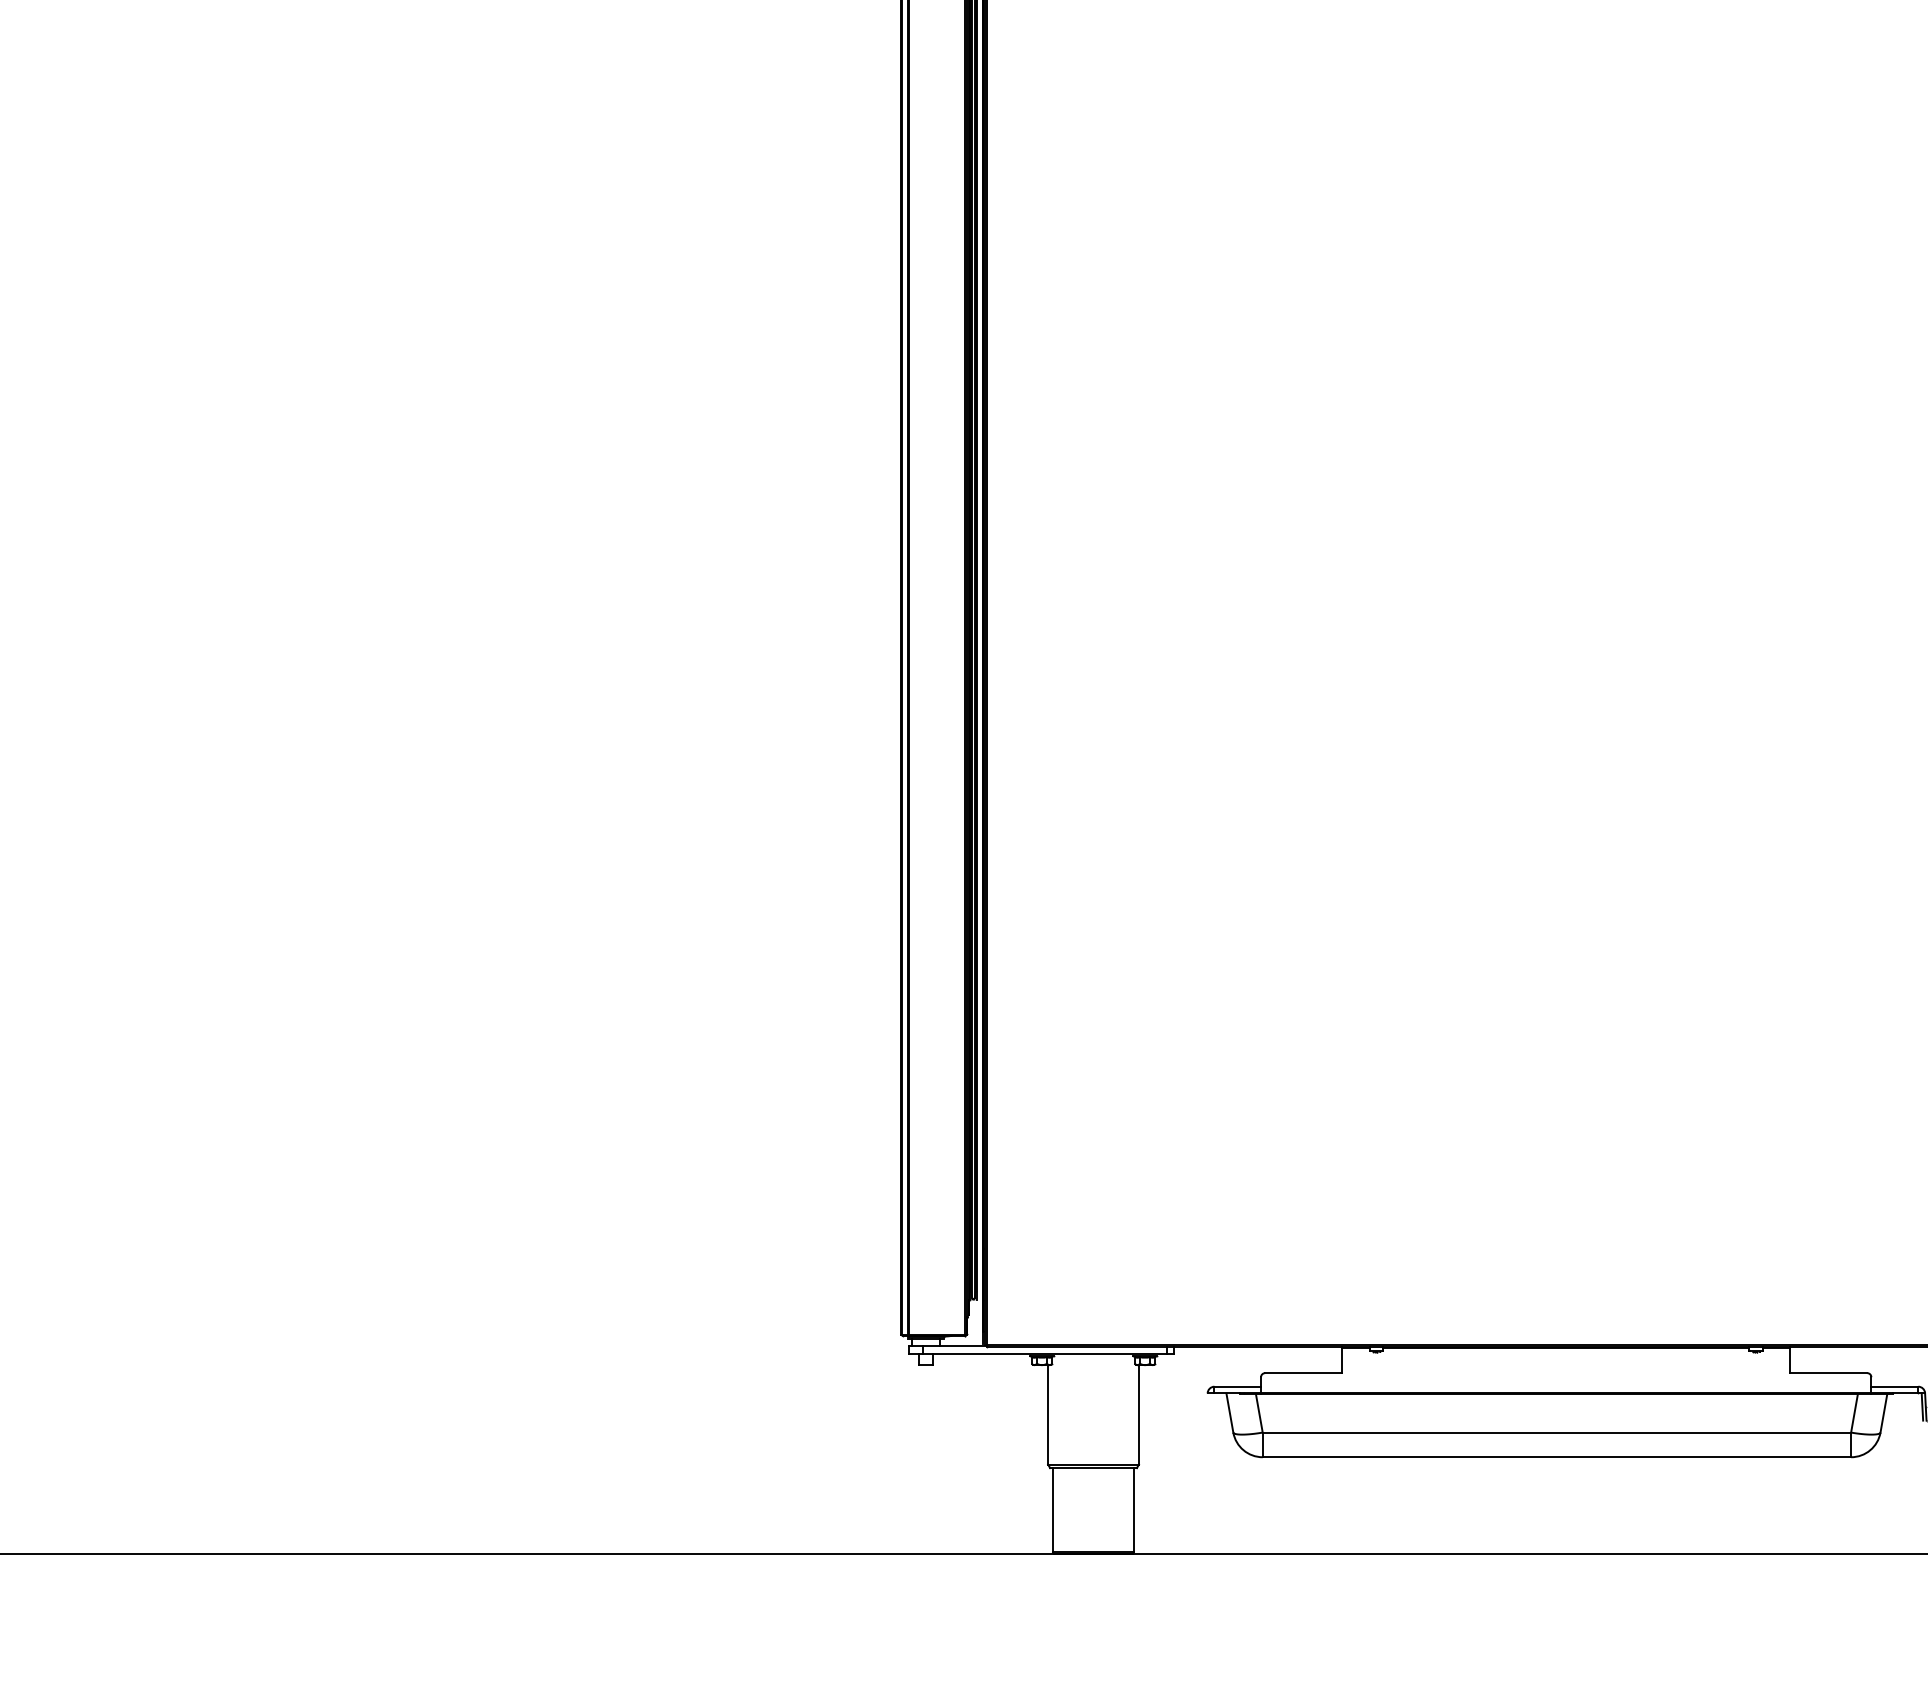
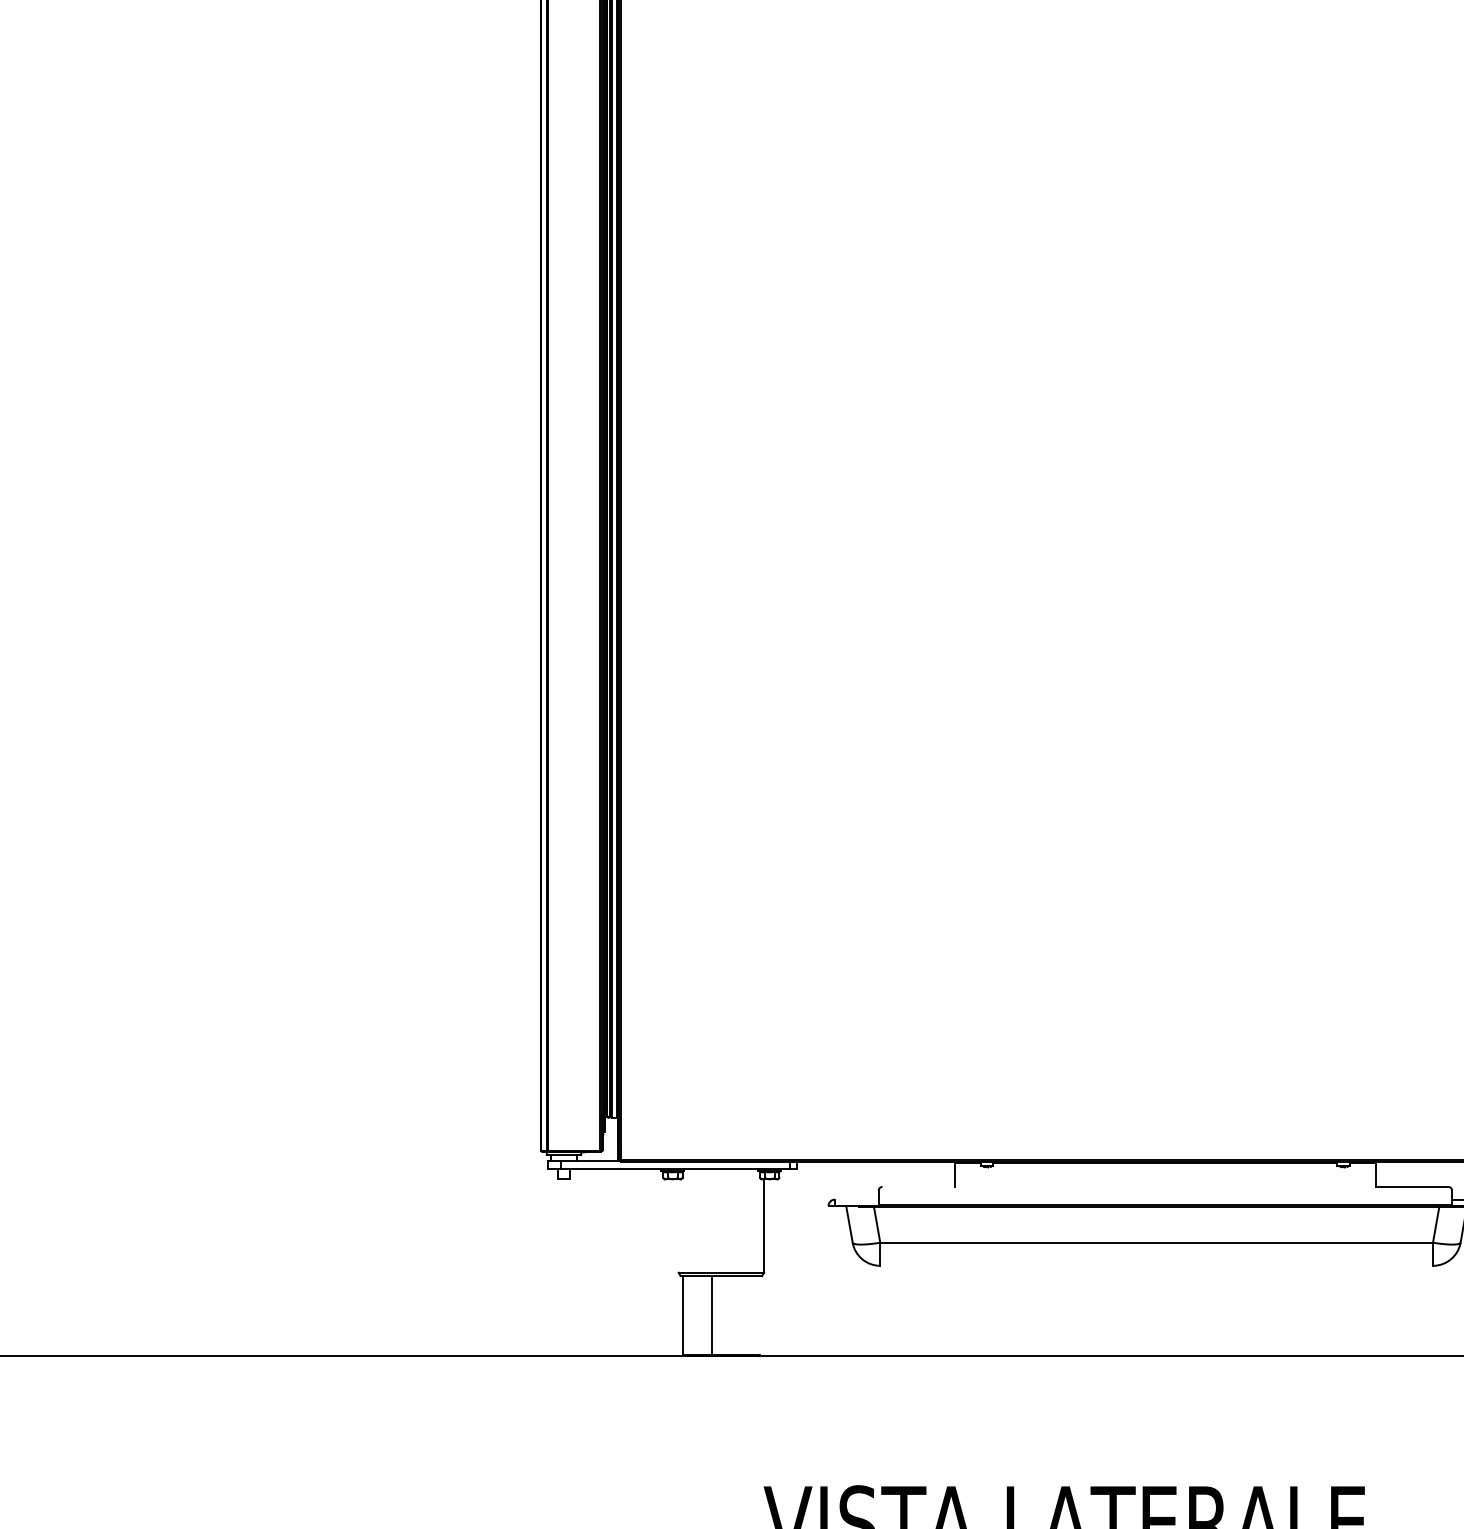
line: (1303, 1373) -> (918, 1187), removed
line: (1237, 1386) -> (856, 1199), removed
line: (1048, 1414) -> (679, 1225), removed
line: (1556, 1457) -> (1156, 1266), removed
line: (1134, 1510) -> (711, 1315), moved

